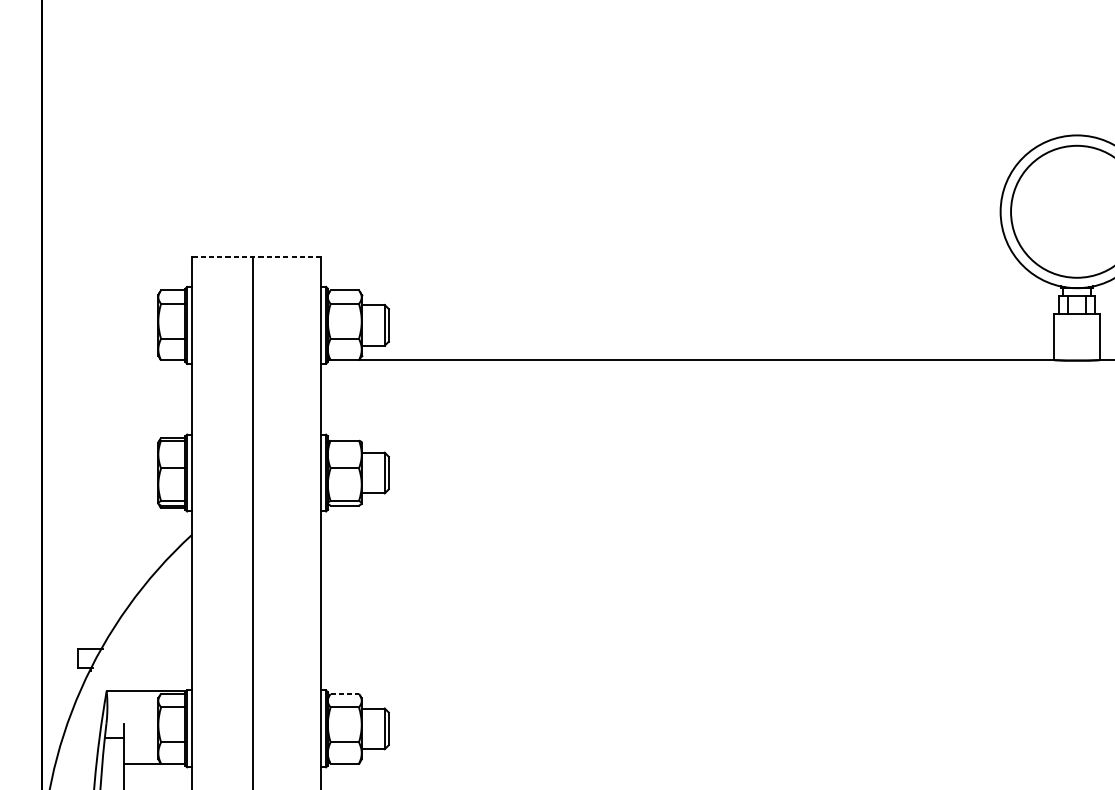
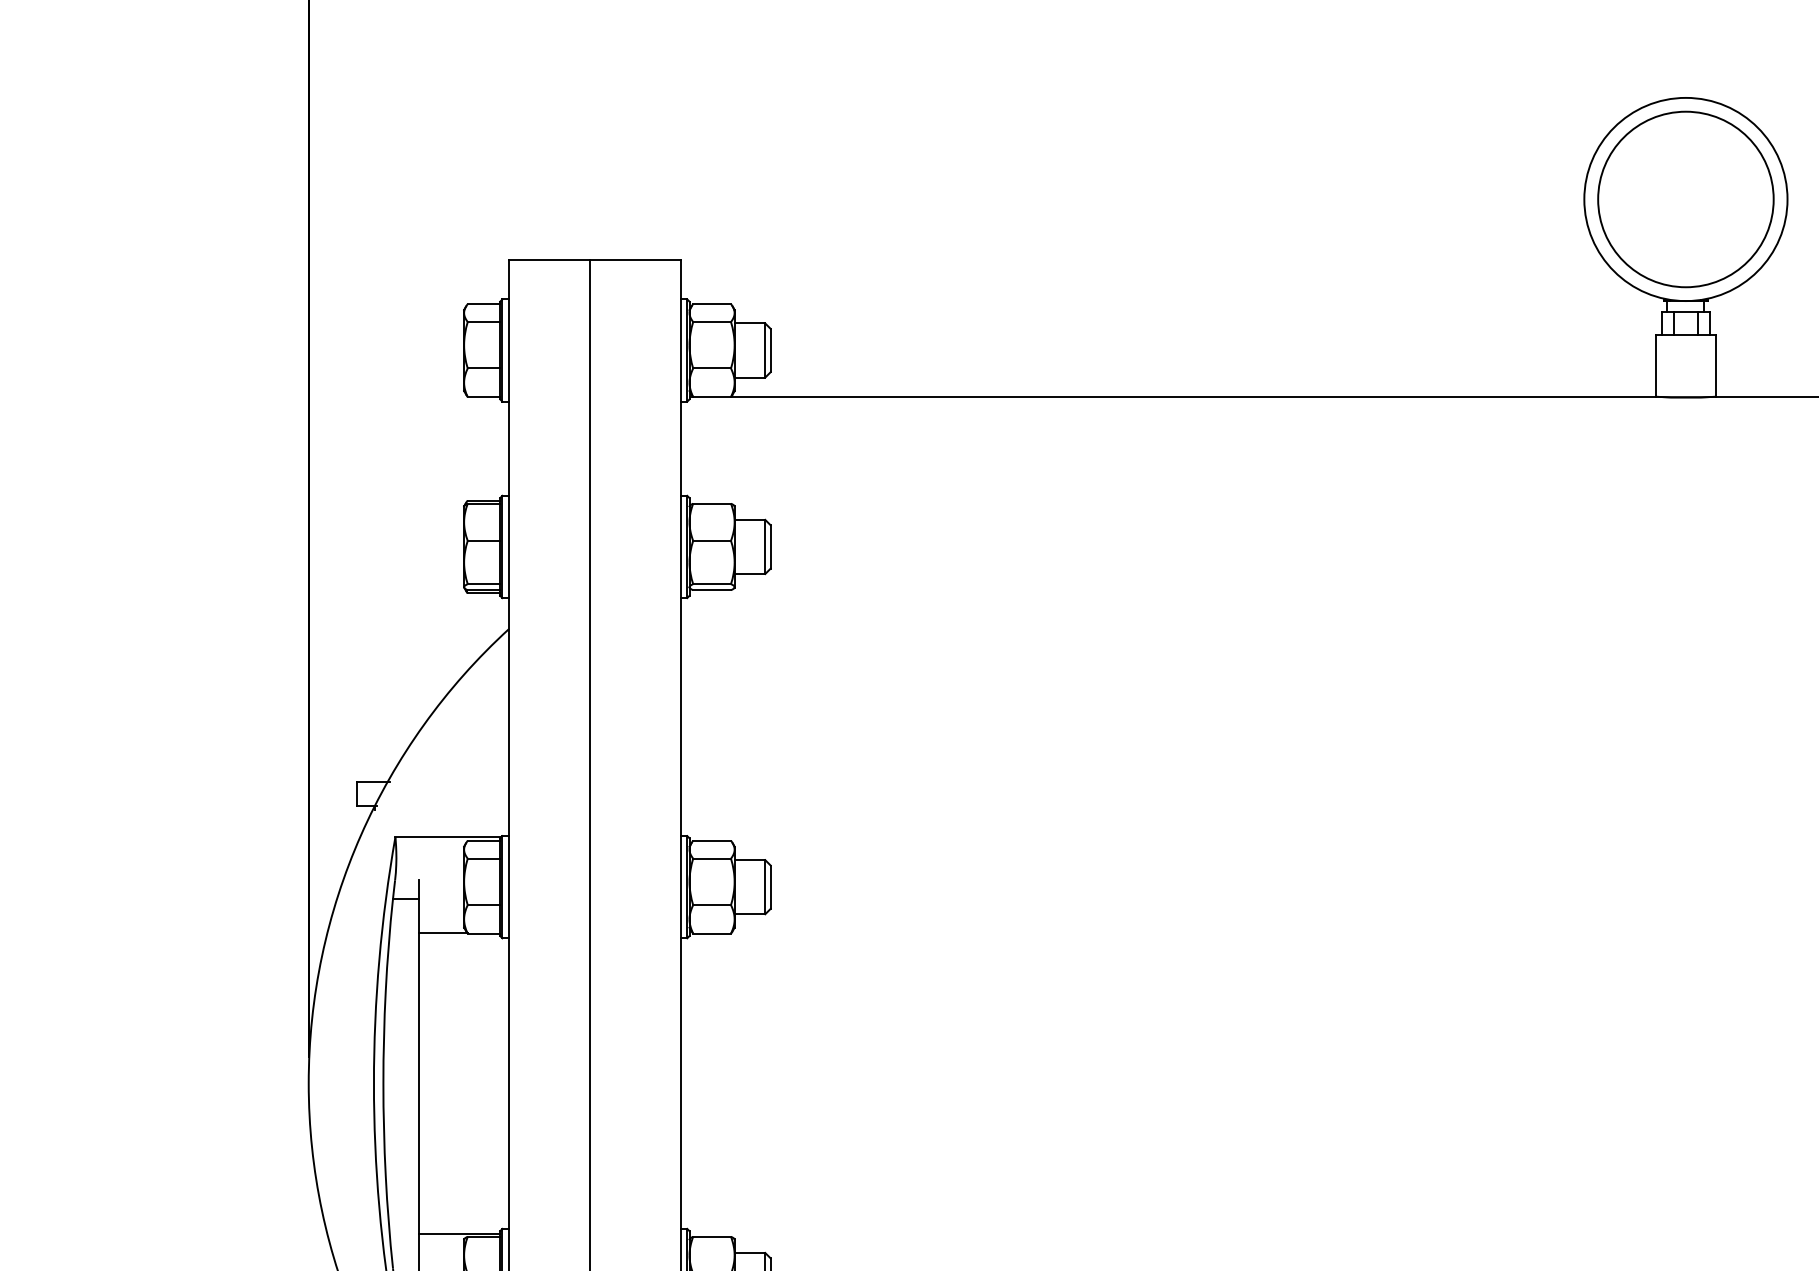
line: (256, 257) -> (594, 260), dashed -> solid
line: (345, 693) -> (712, 840), dashed -> solid

